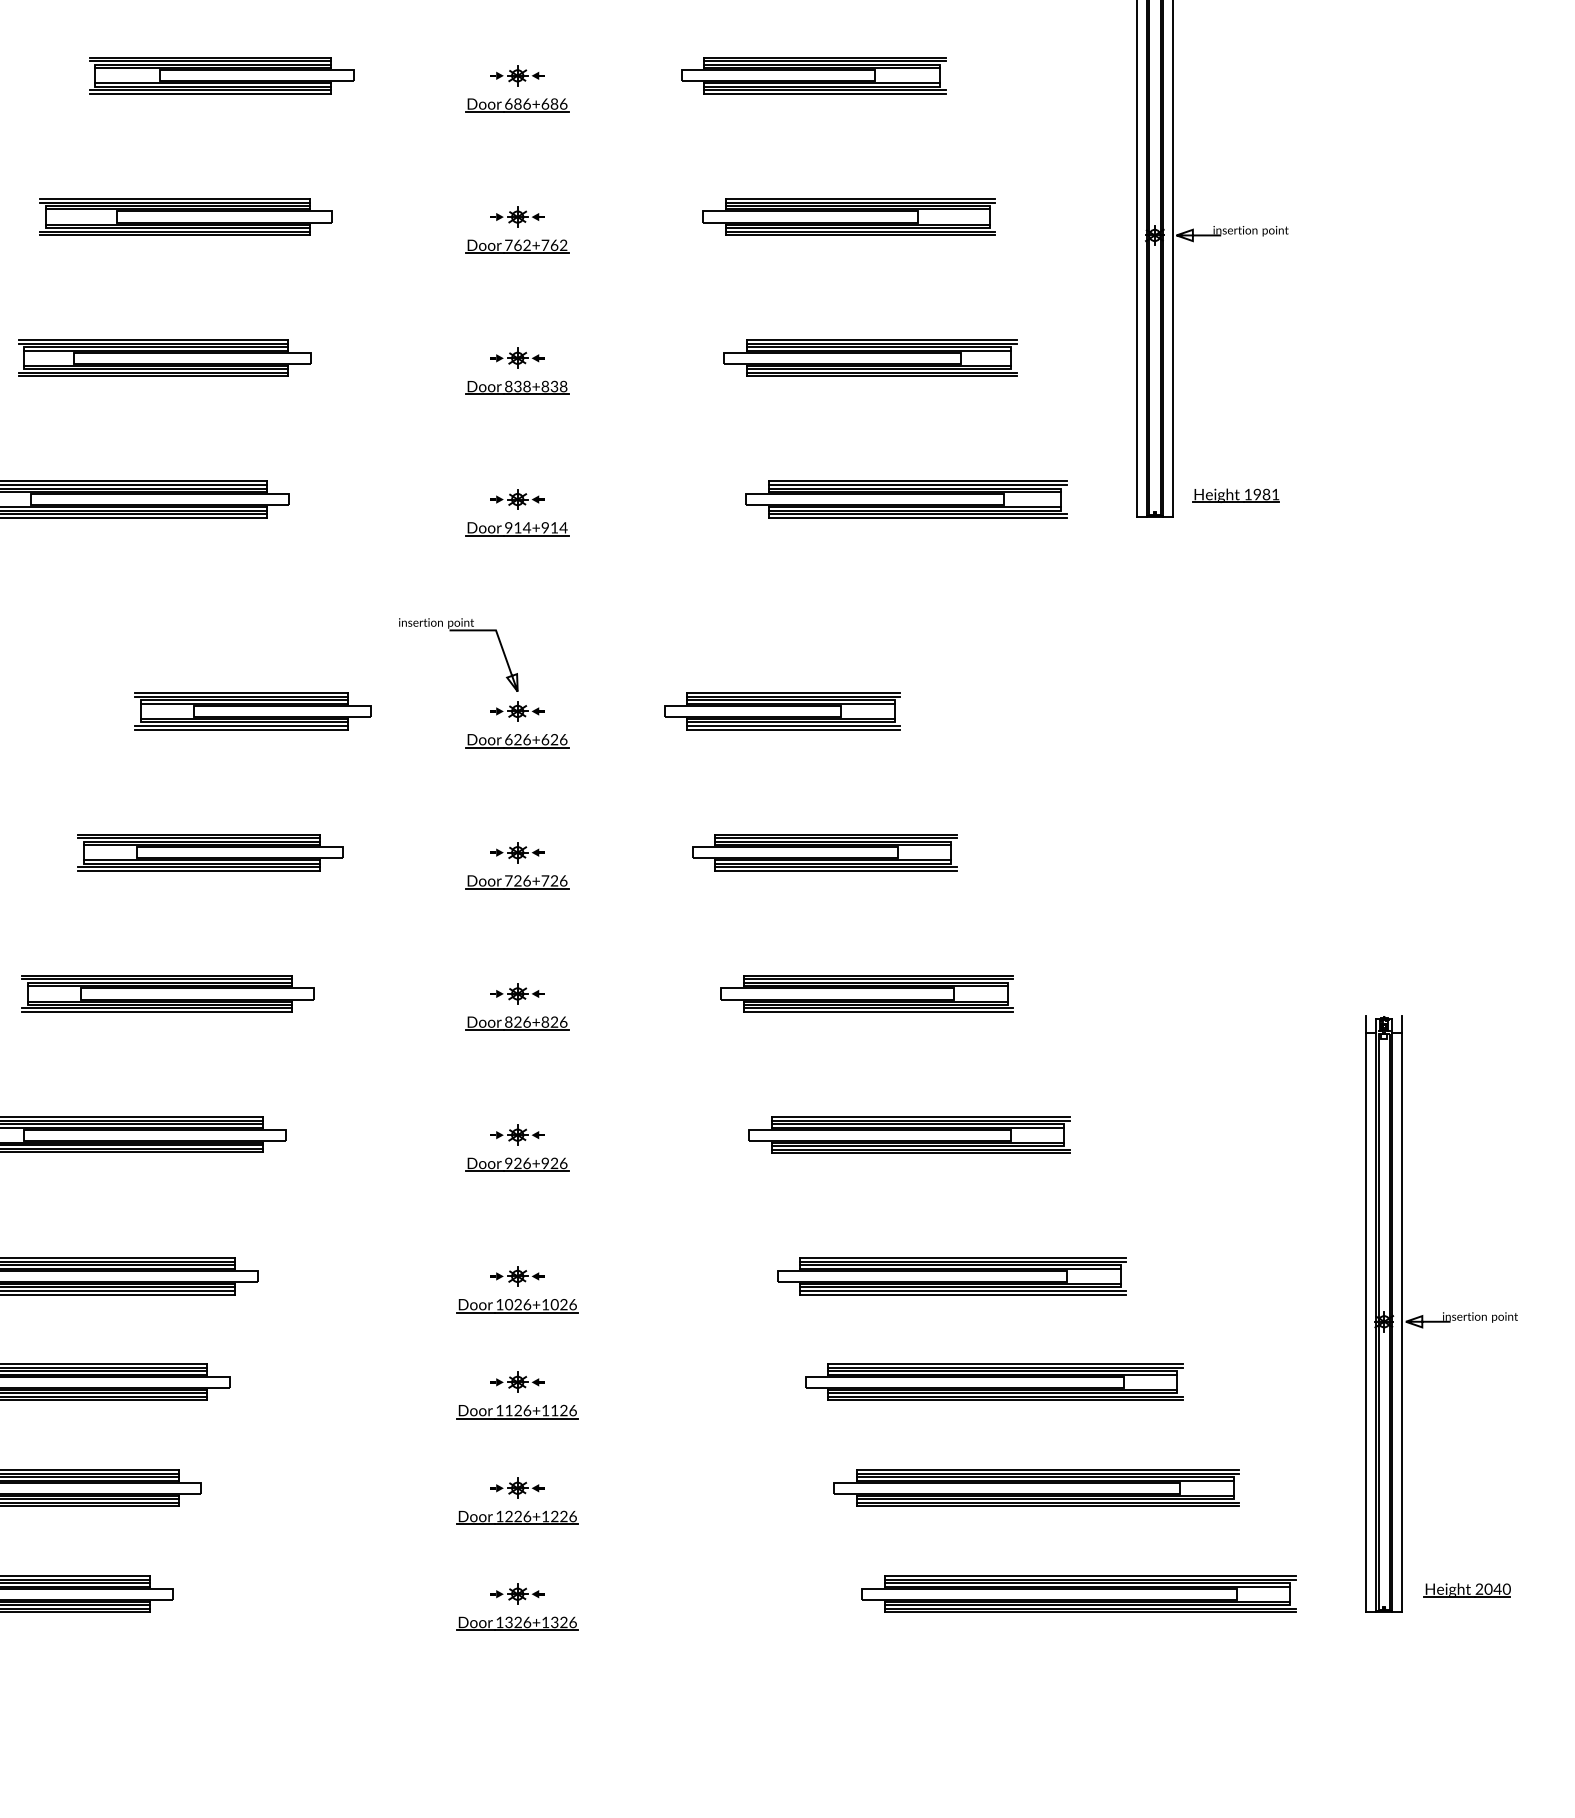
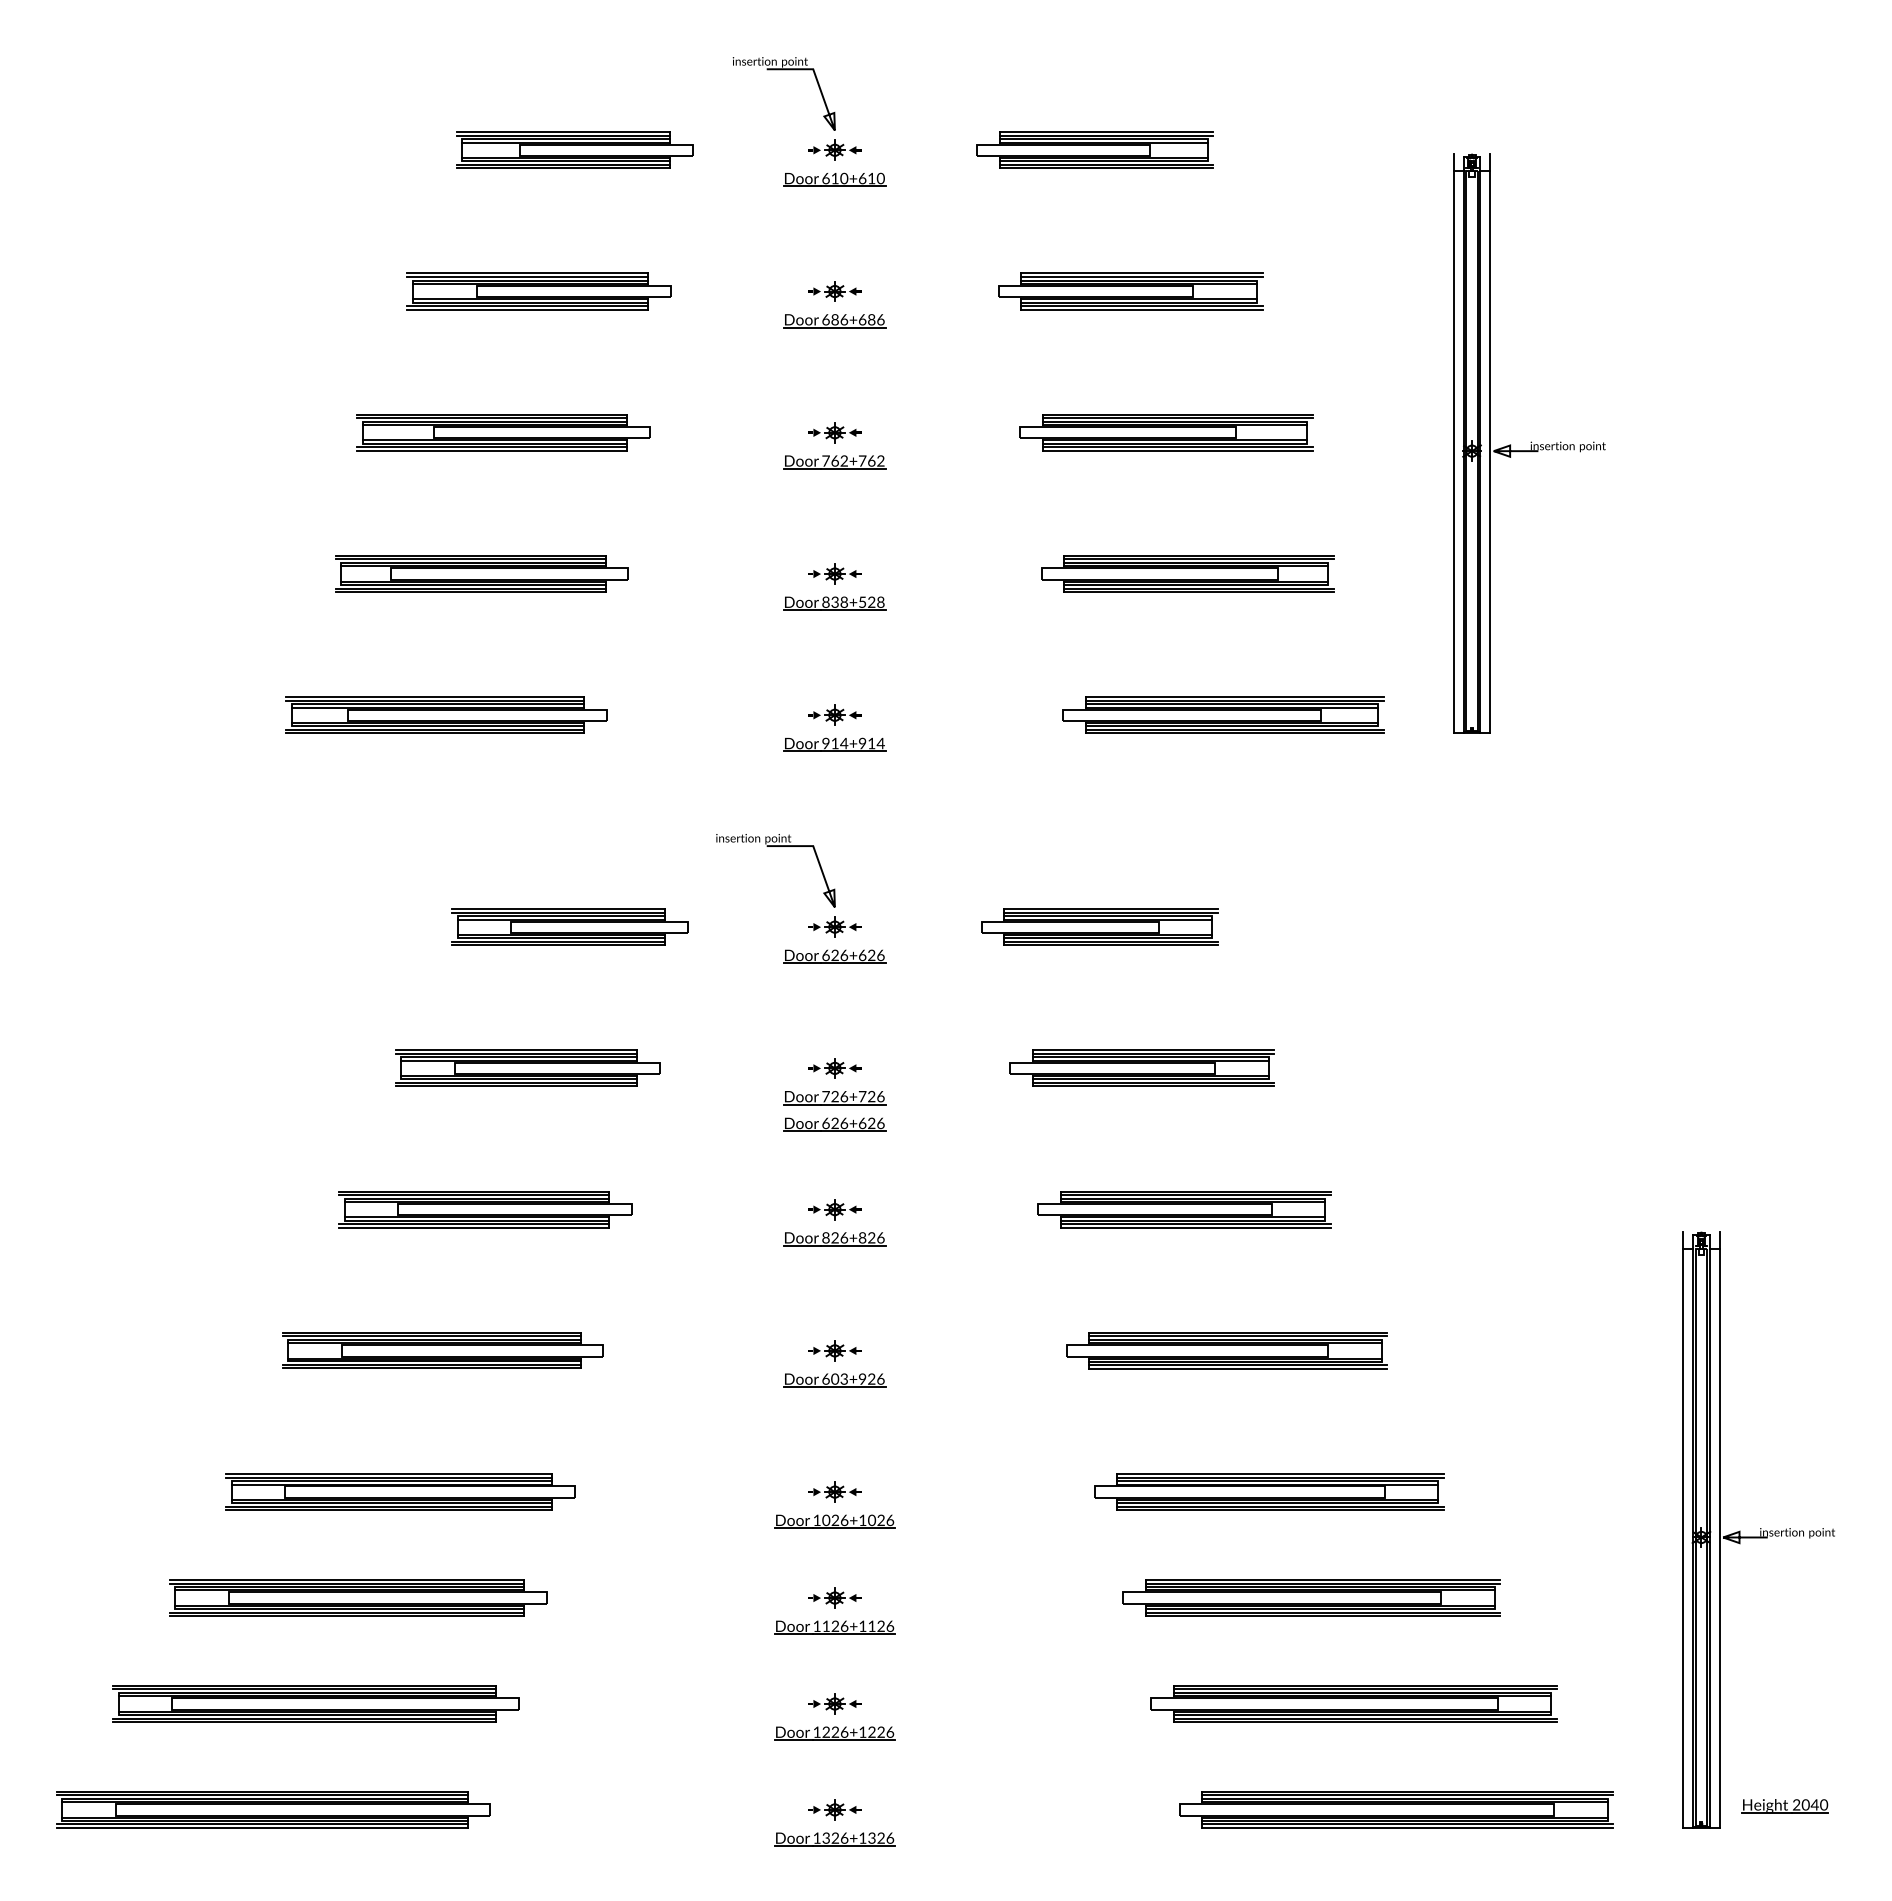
text: (549, 385) -> (866, 601), 838+838 -> 838+528
part: (1235, 495) -> (1552, 711), removed
part: (517, 908) -> (834, 1124), added
text: (518, 1162) -> (835, 1378), 926+926 -> 603+926

